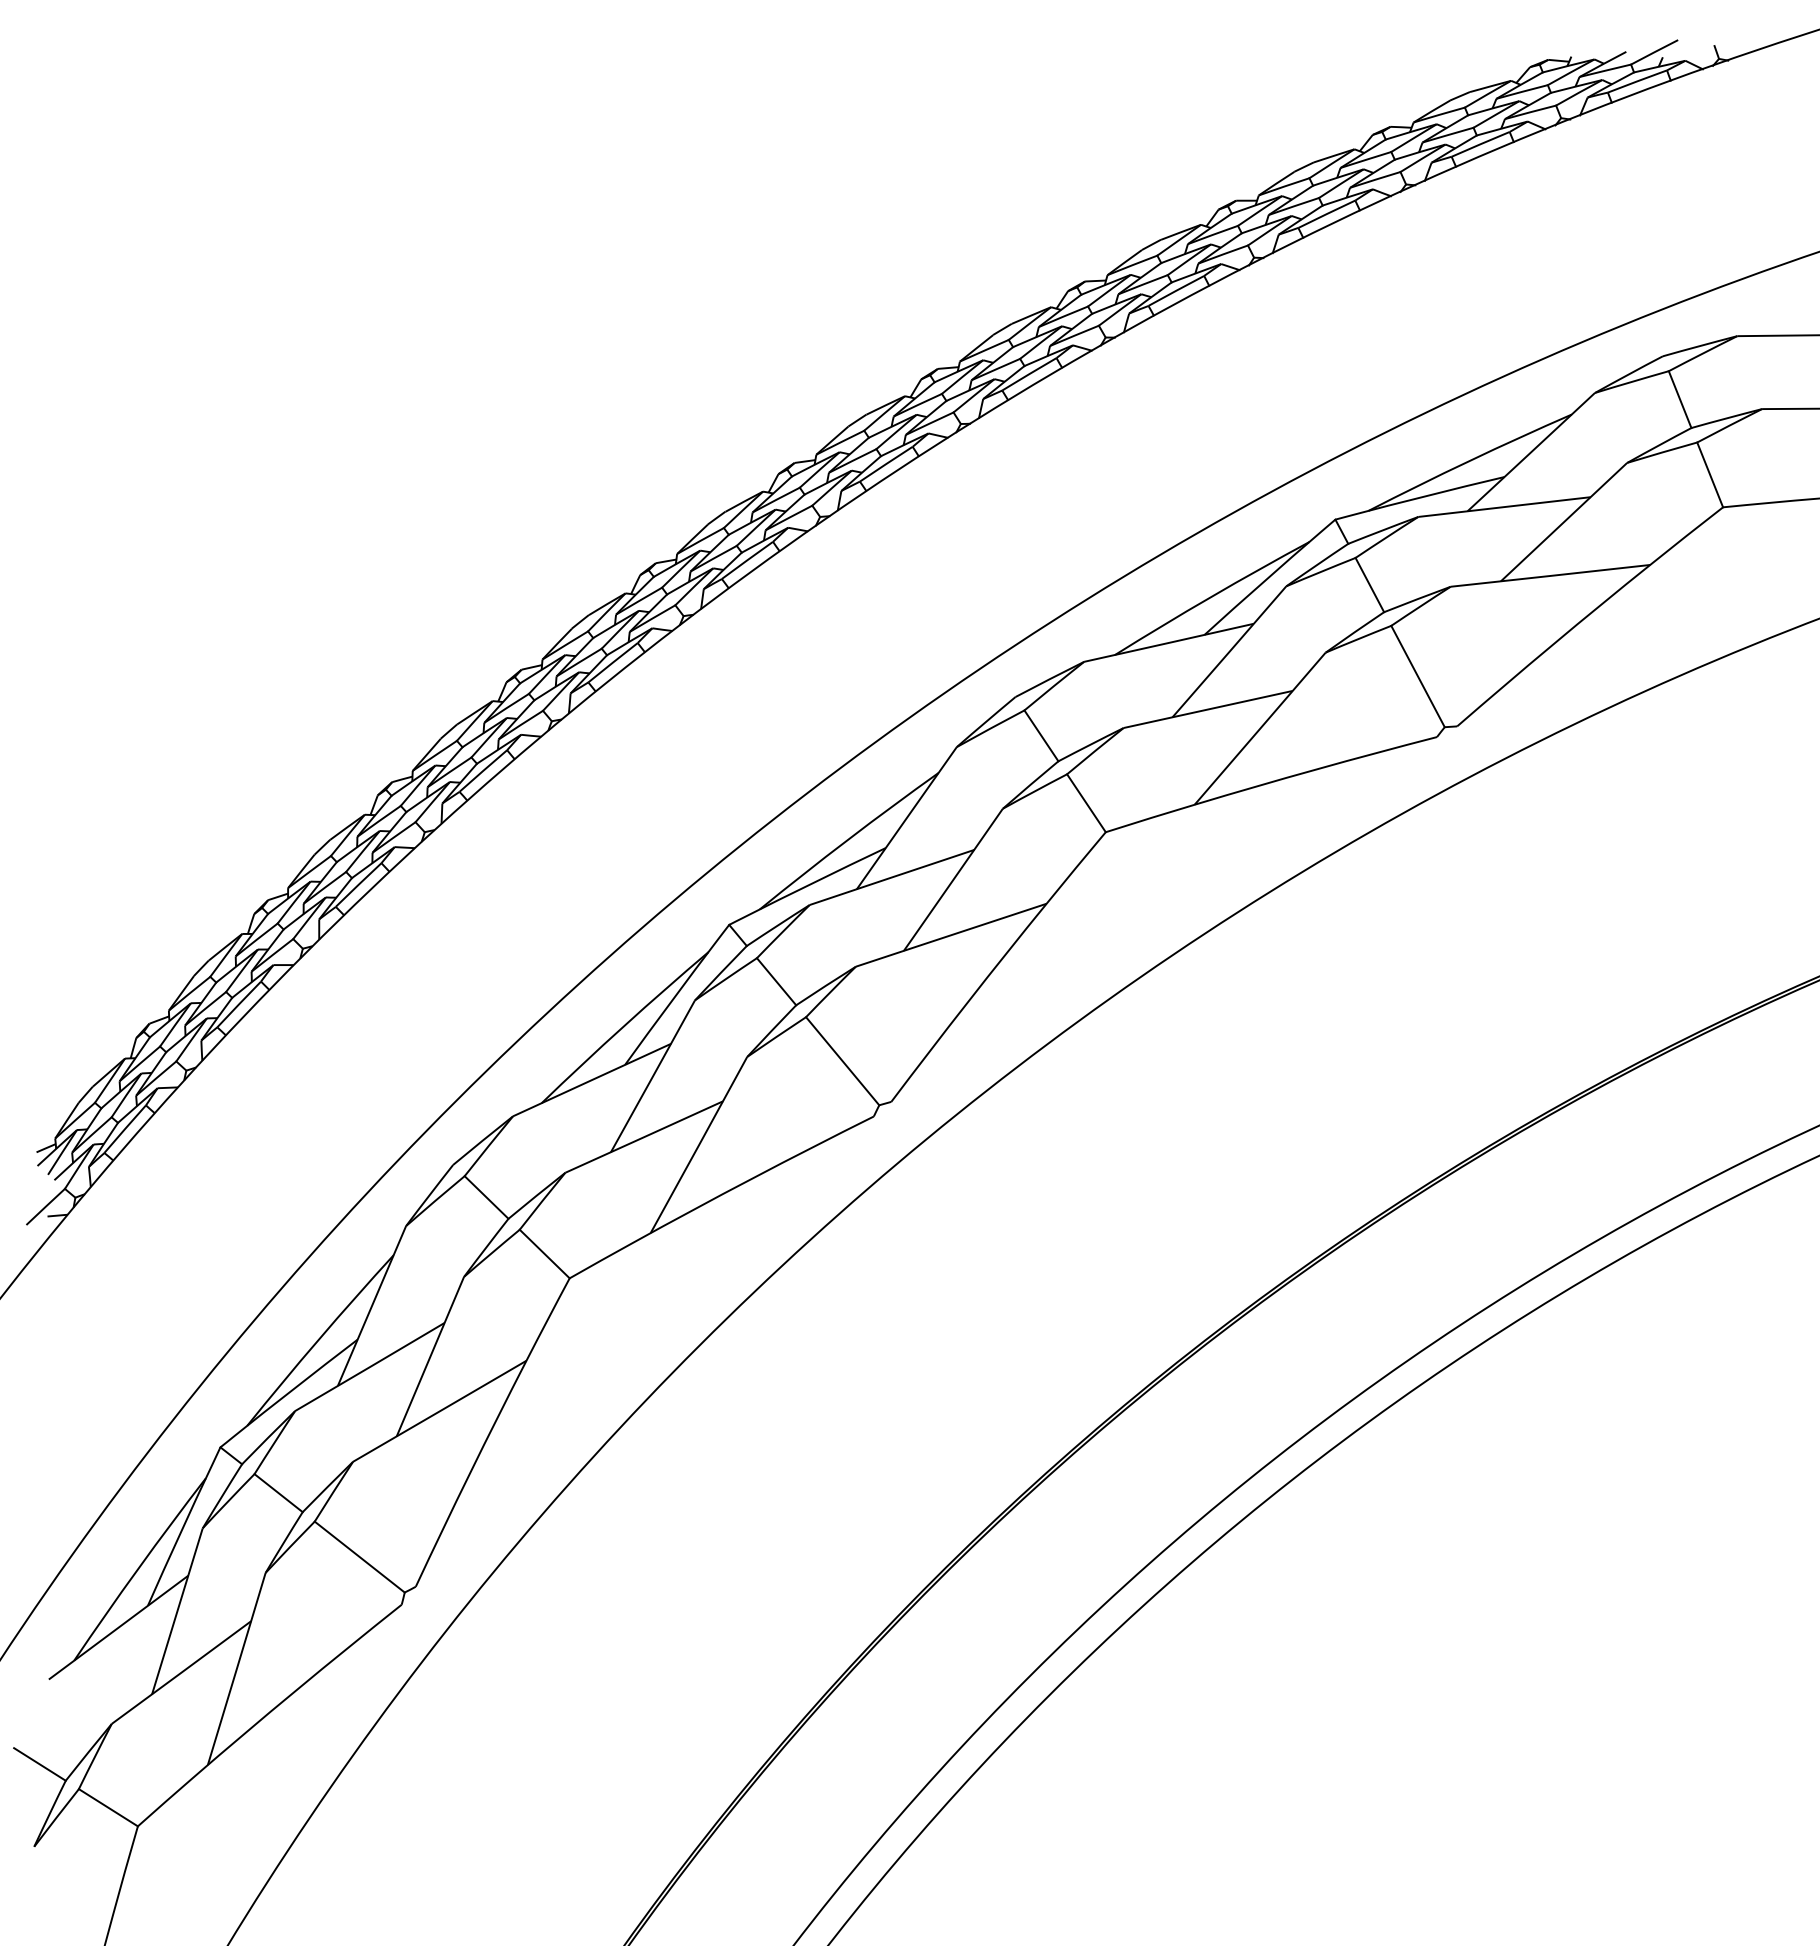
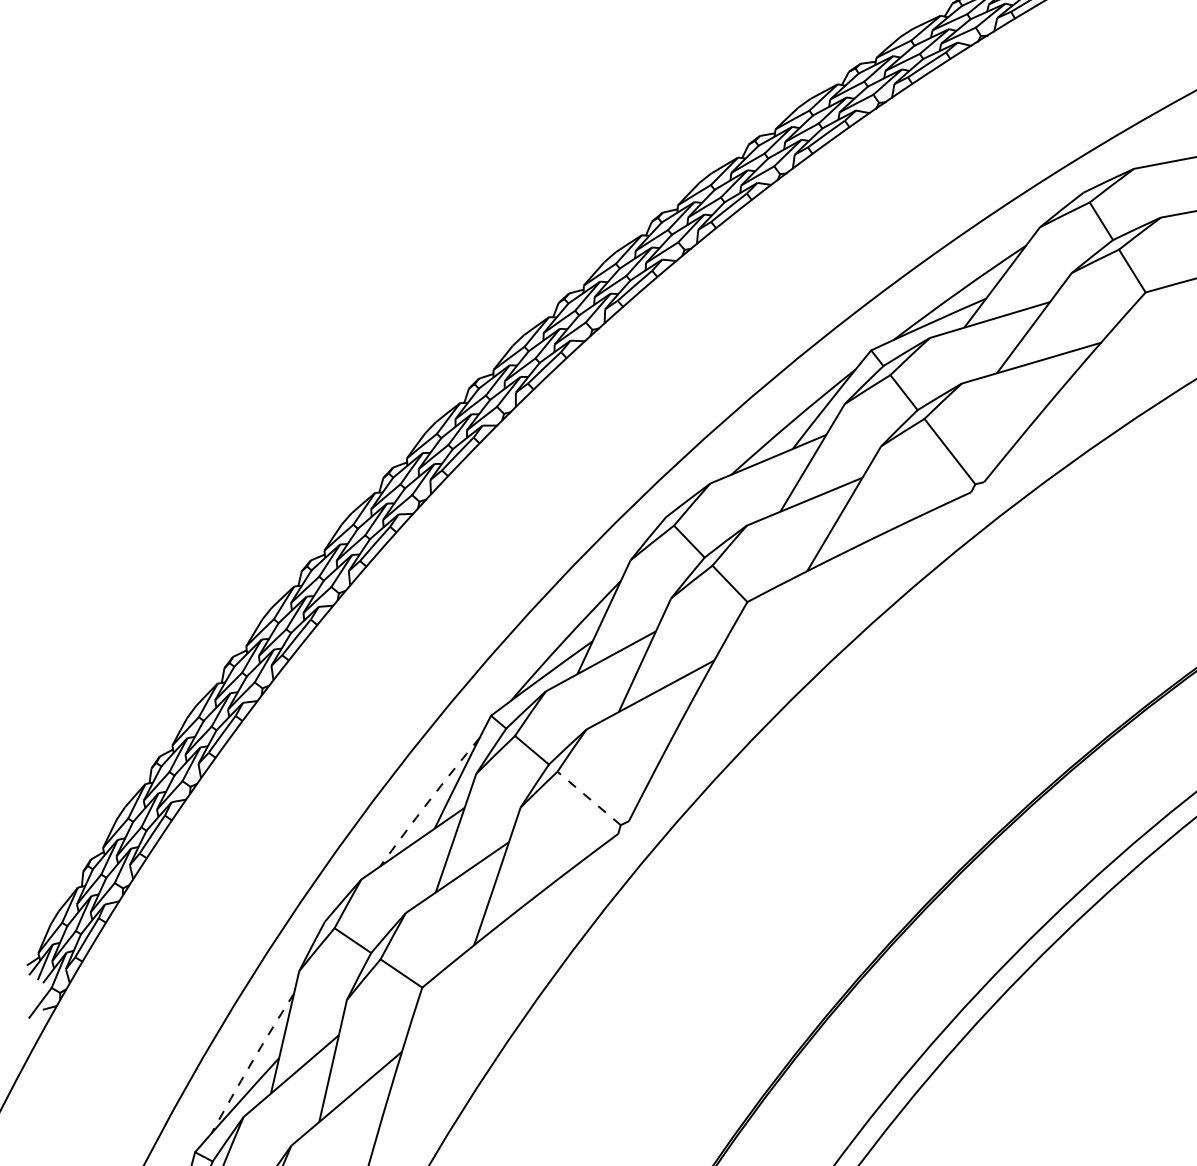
arc: (623, 1026) -> (428, 801), solid -> dashed
line: (842, 1060) -> (588, 797), solid -> dashed
arc: (319, 1339) -> (251, 1062), solid -> dashed

